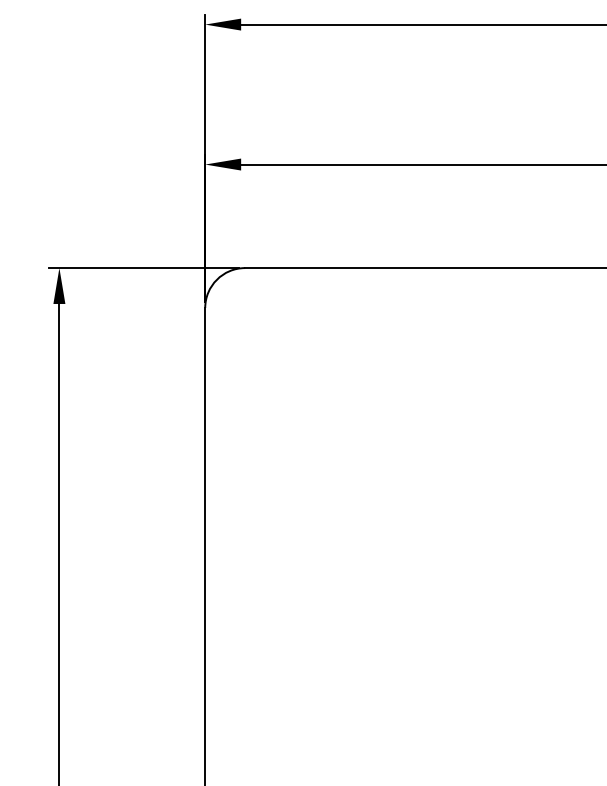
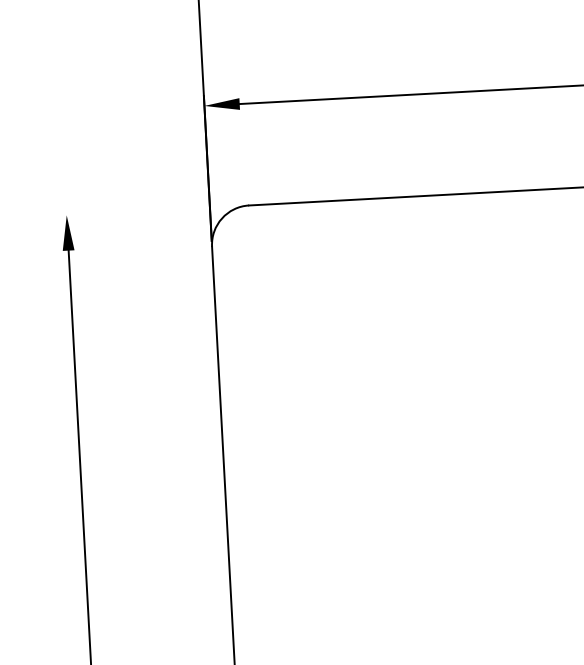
line: (144, 268) -> (150, 211), removed

